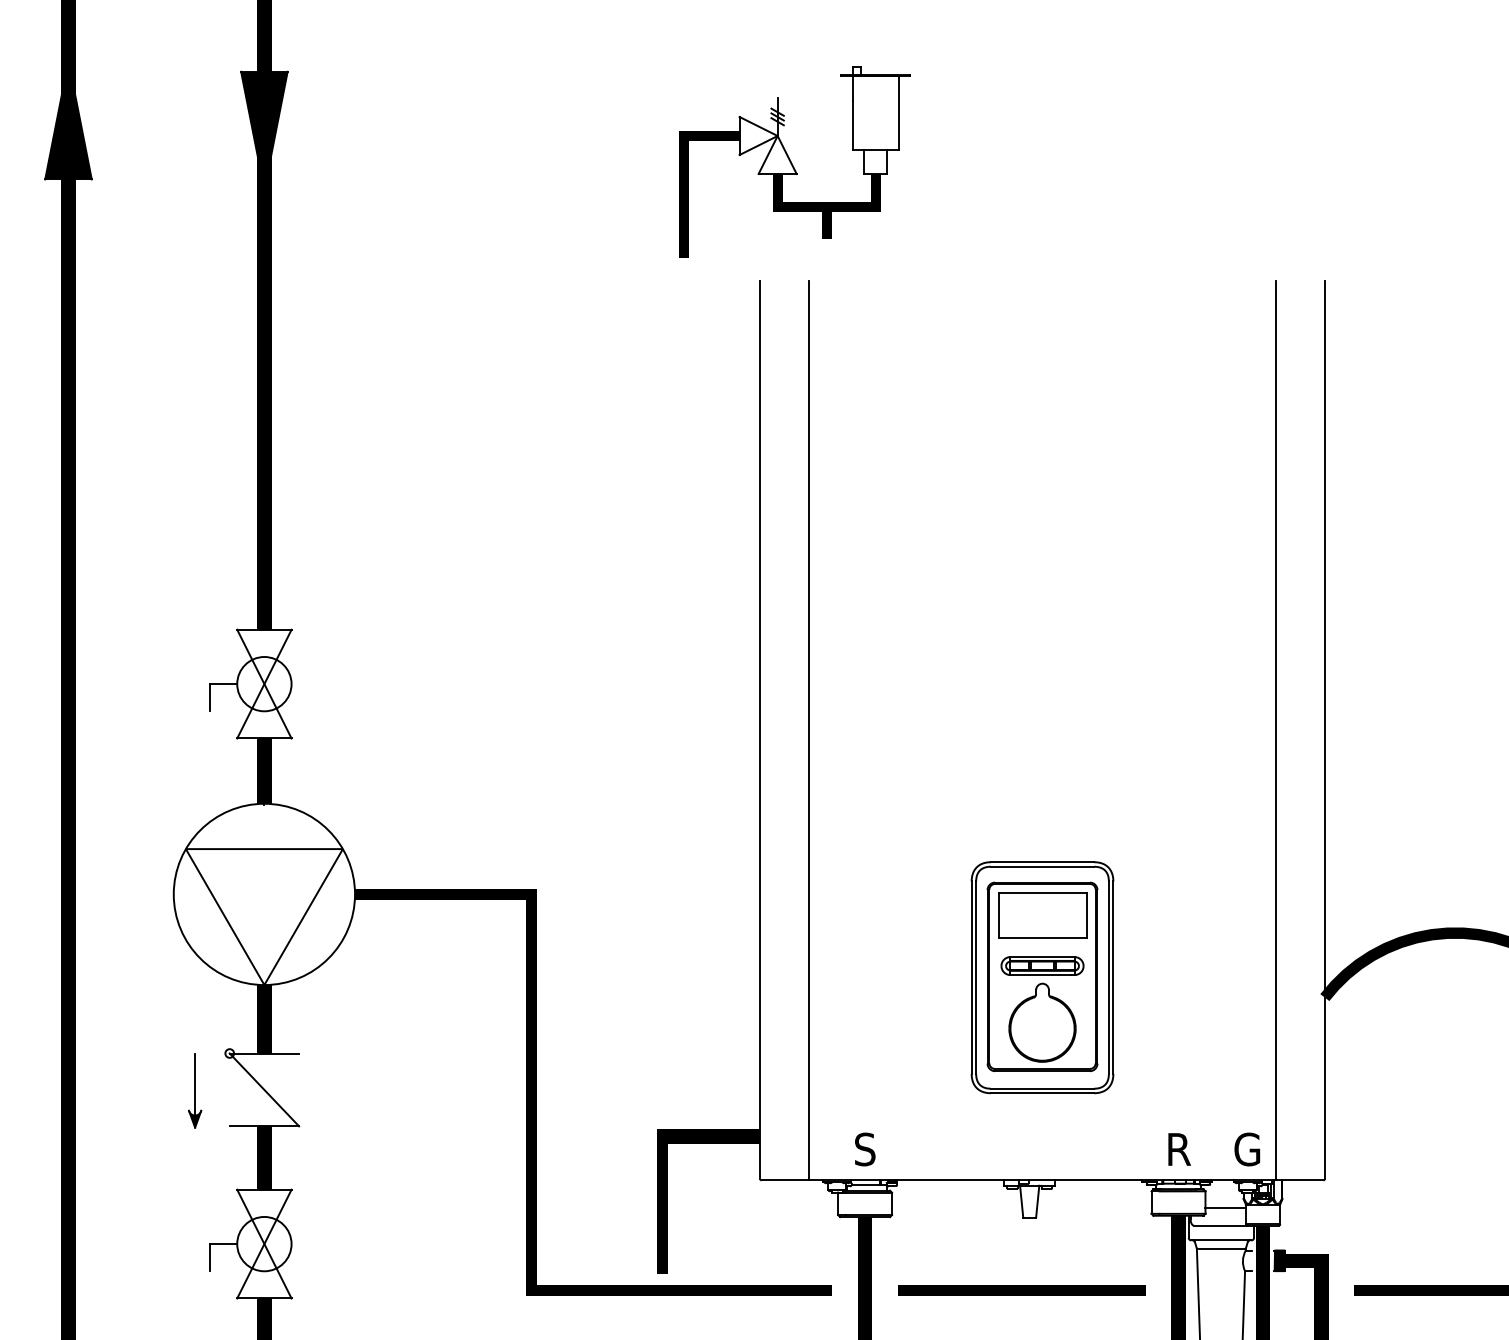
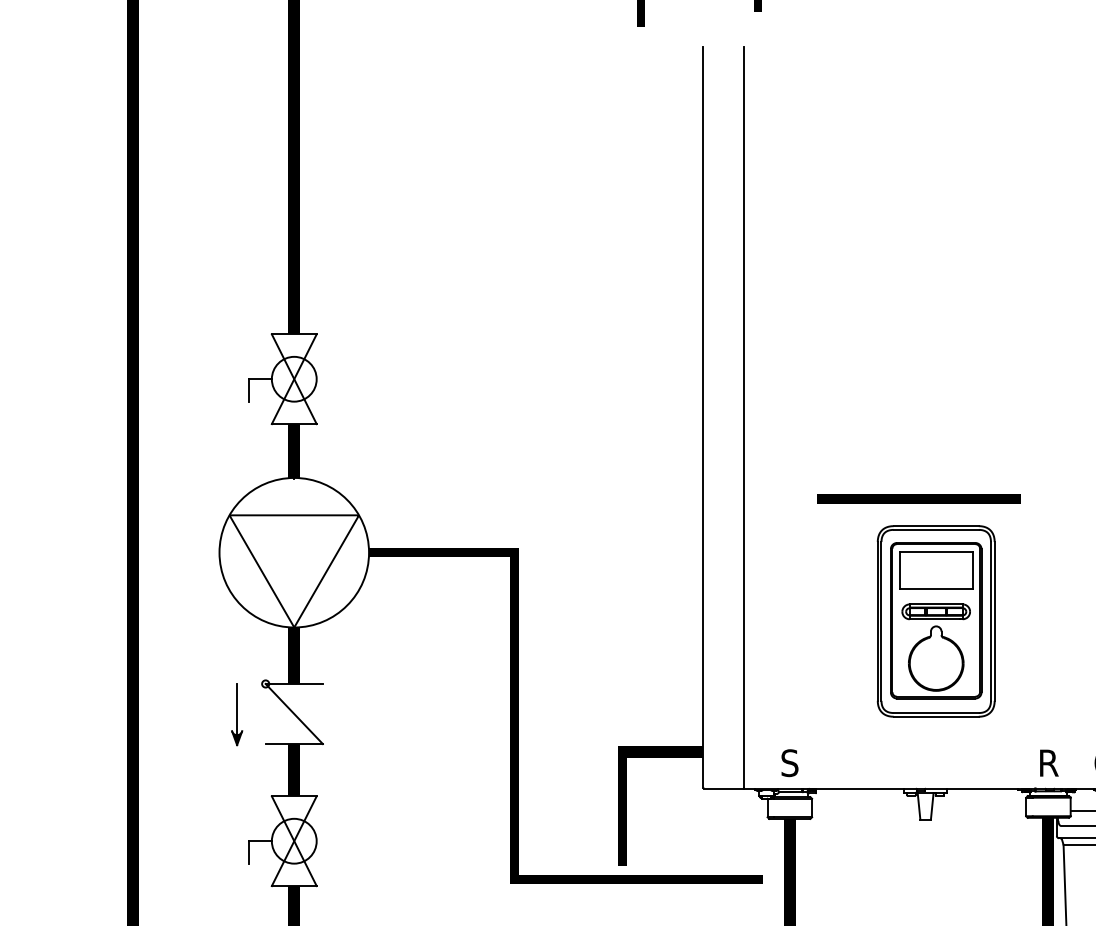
line: (1021, 1290) -> (918, 499), moved

